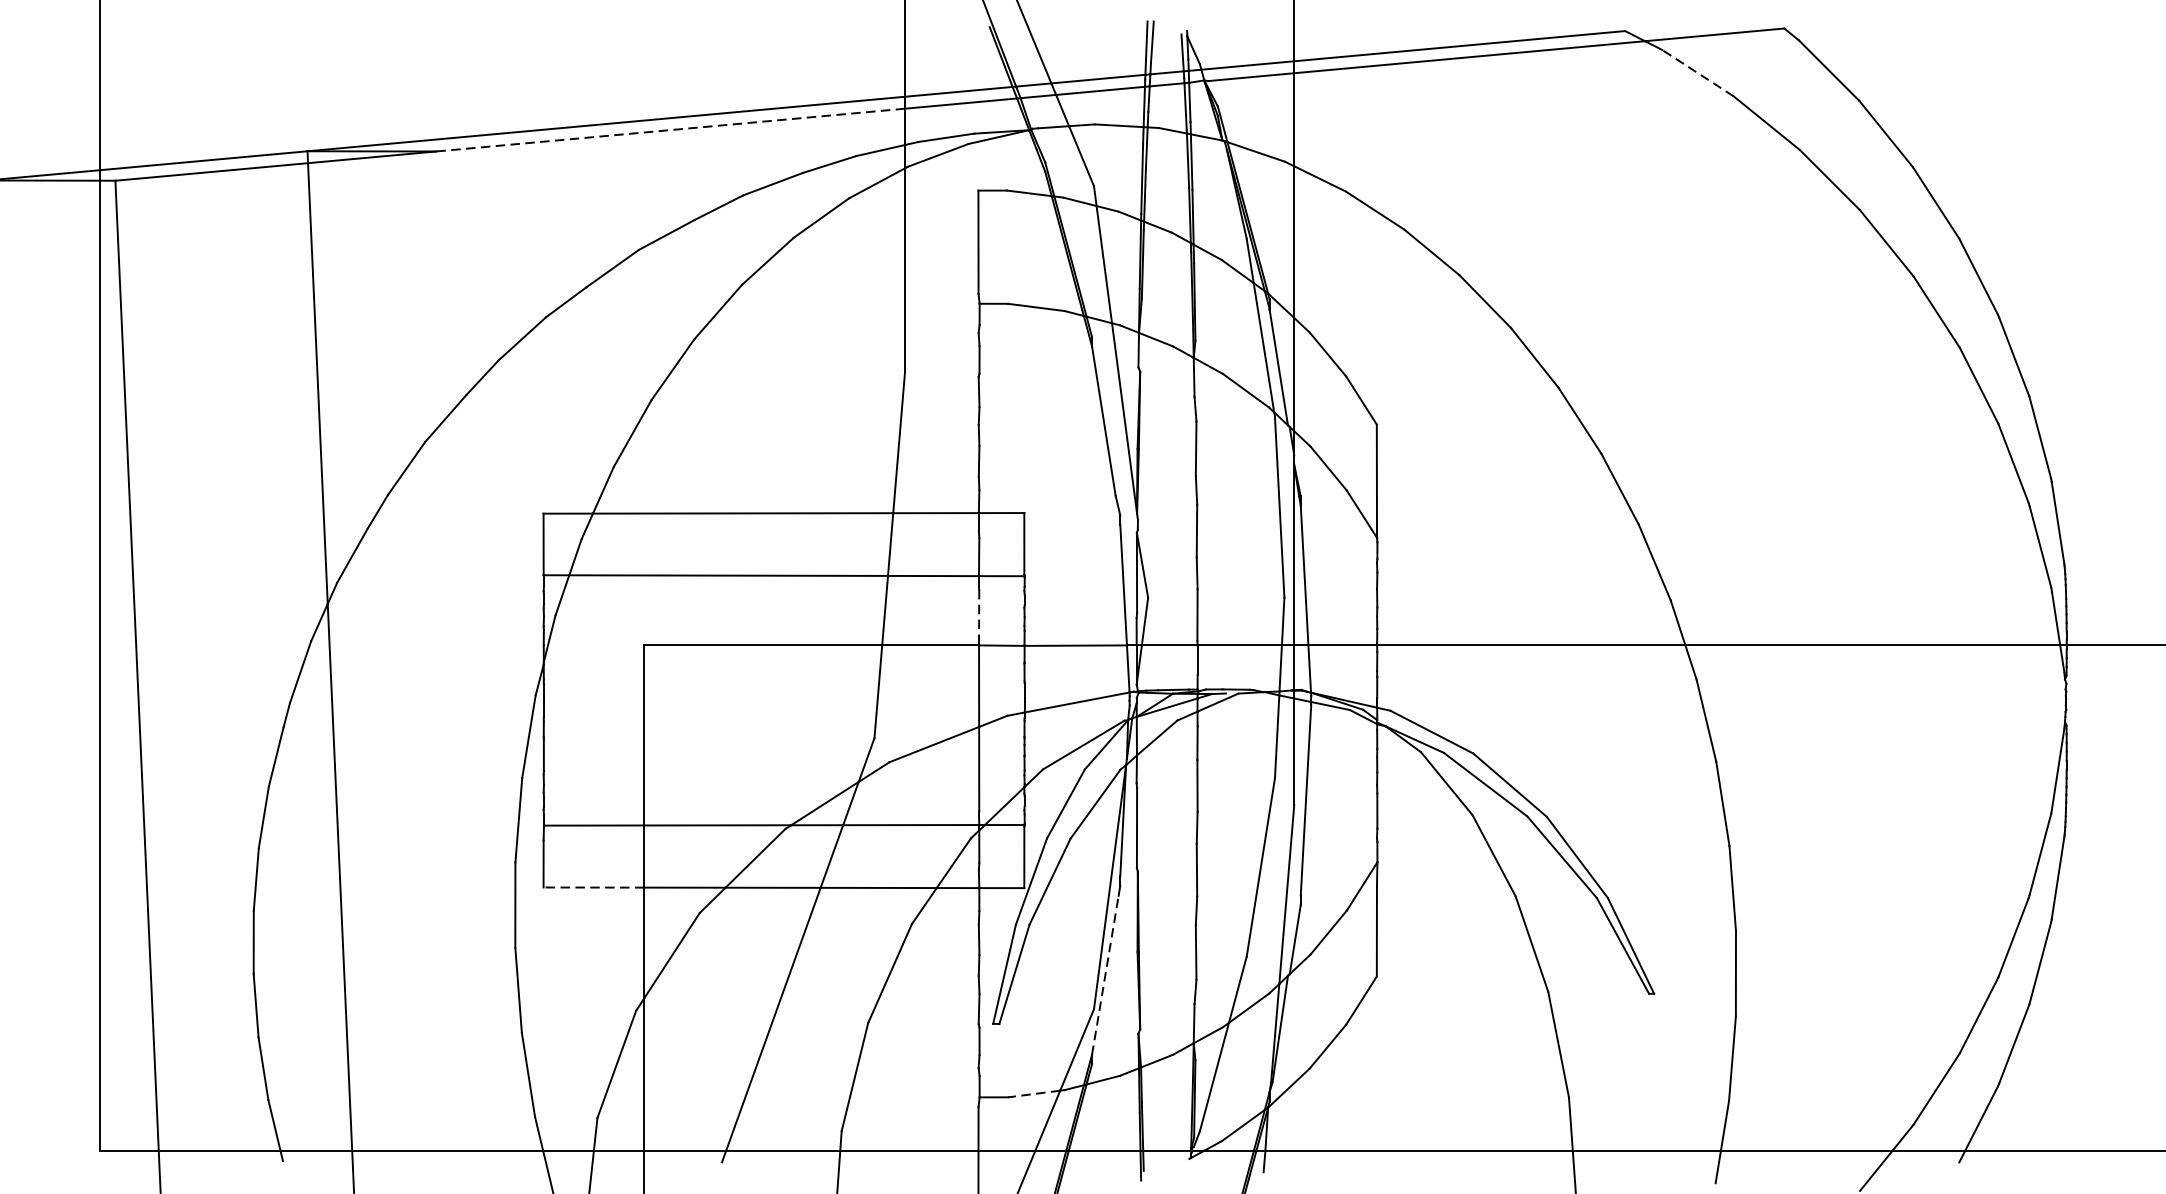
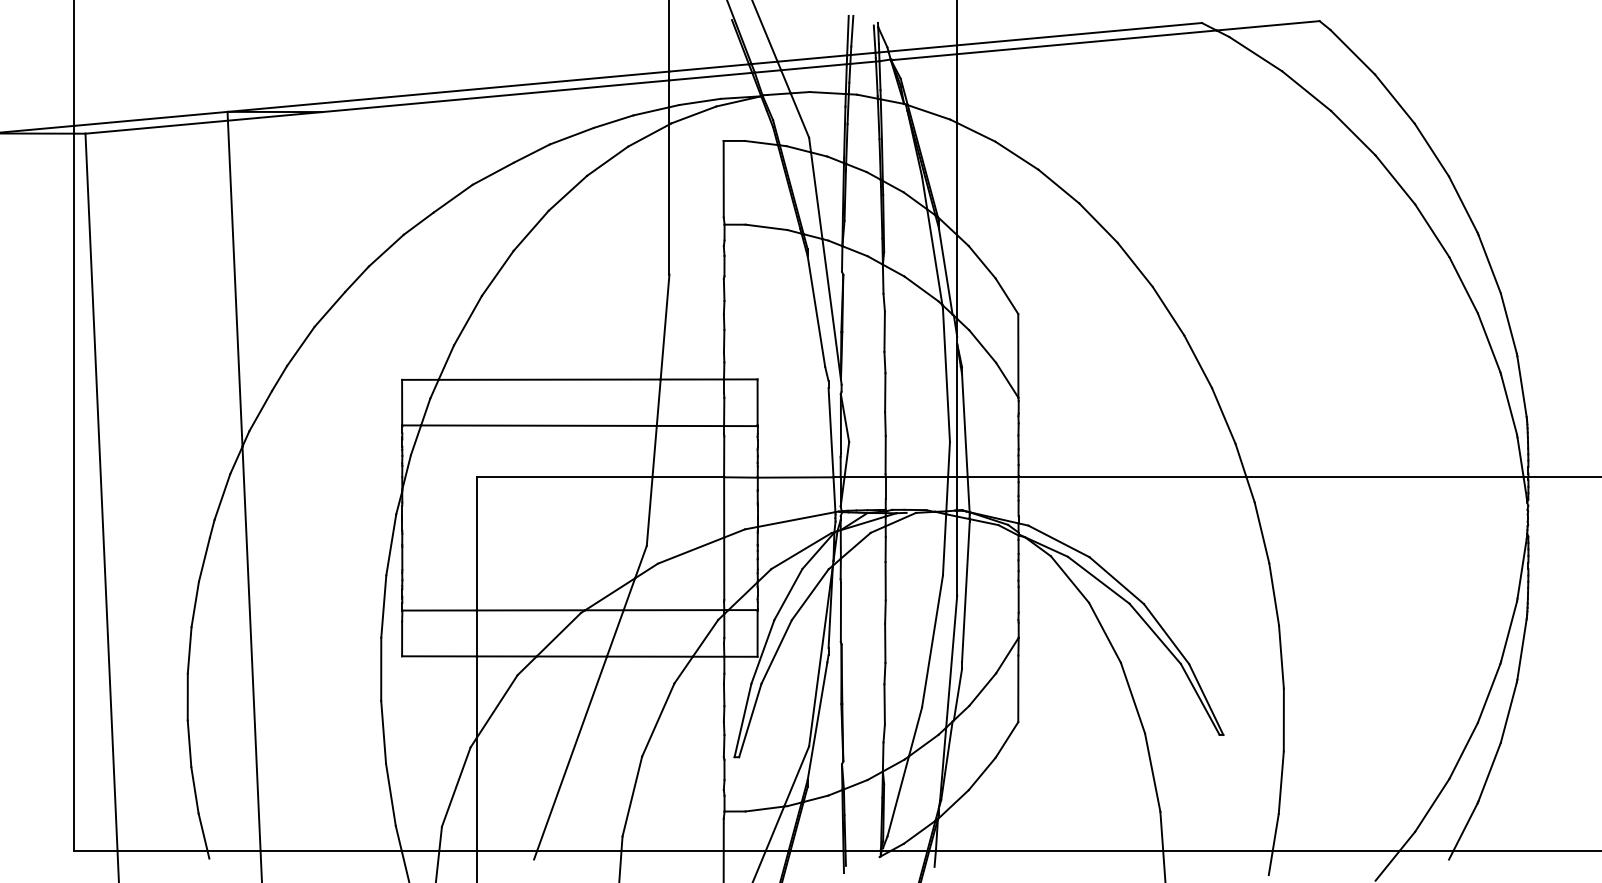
line: (1697, 72) -> (1255, 53), dashed -> solid
line: (669, 130) -> (495, 96), dashed -> solid
line: (979, 617) -> (724, 456), dashed -> solid
line: (592, 887) -> (438, 656), dashed -> solid
line: (1105, 975) -> (817, 721), dashed -> solid
line: (1033, 1094) -> (764, 809), dashed -> solid

